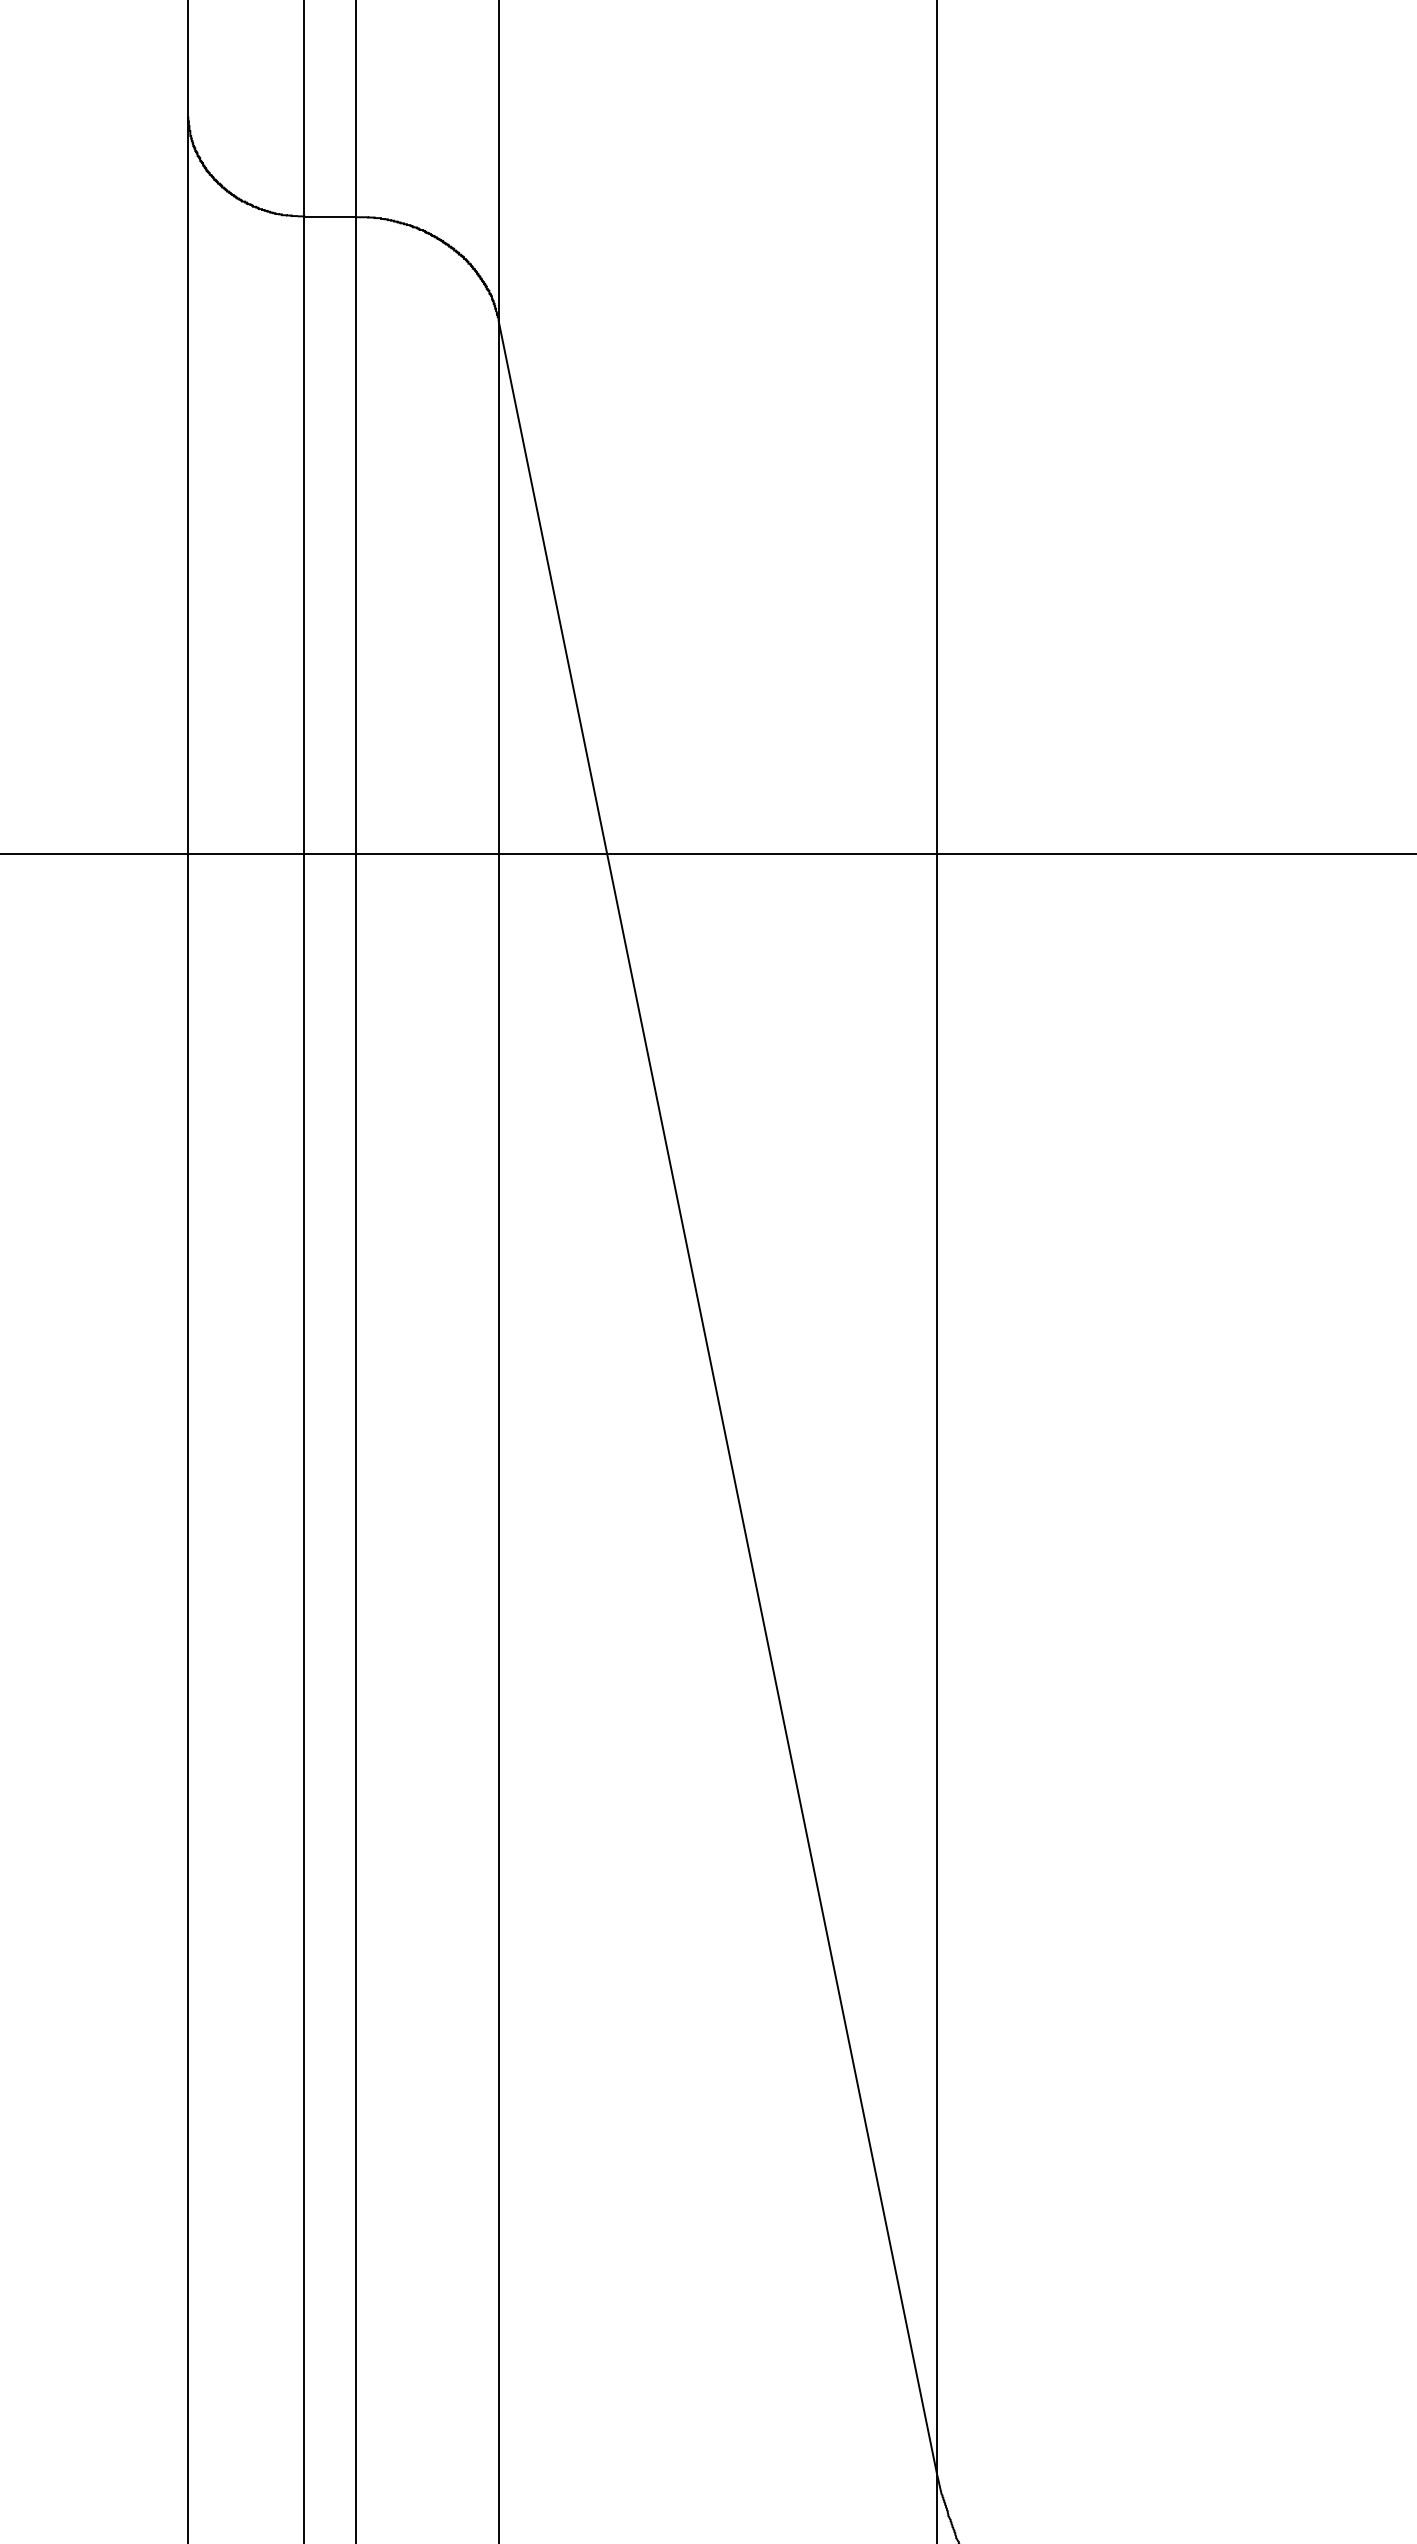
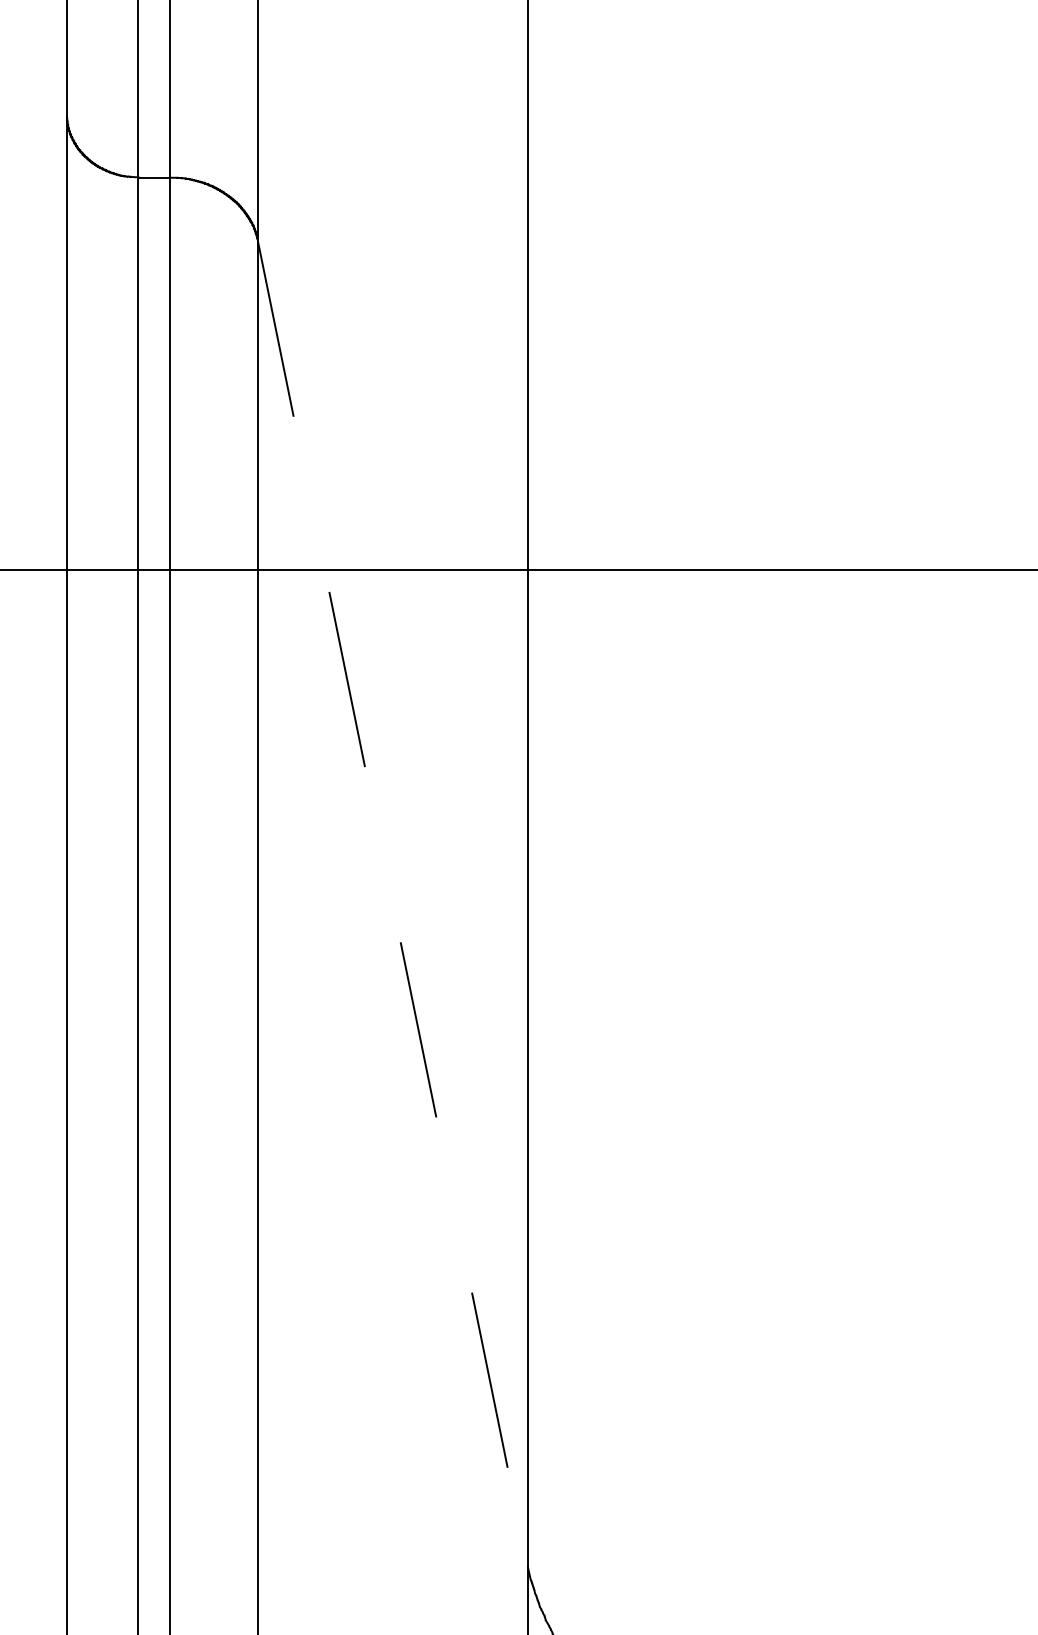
line: (718, 1397) -> (393, 904), solid -> dashed

